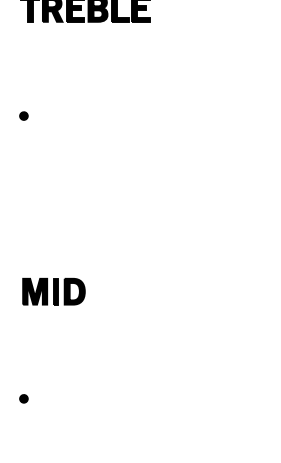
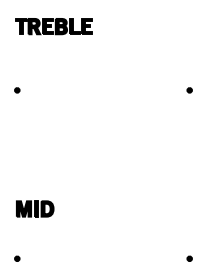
part: (54, 290) -> (35, 208), moved

